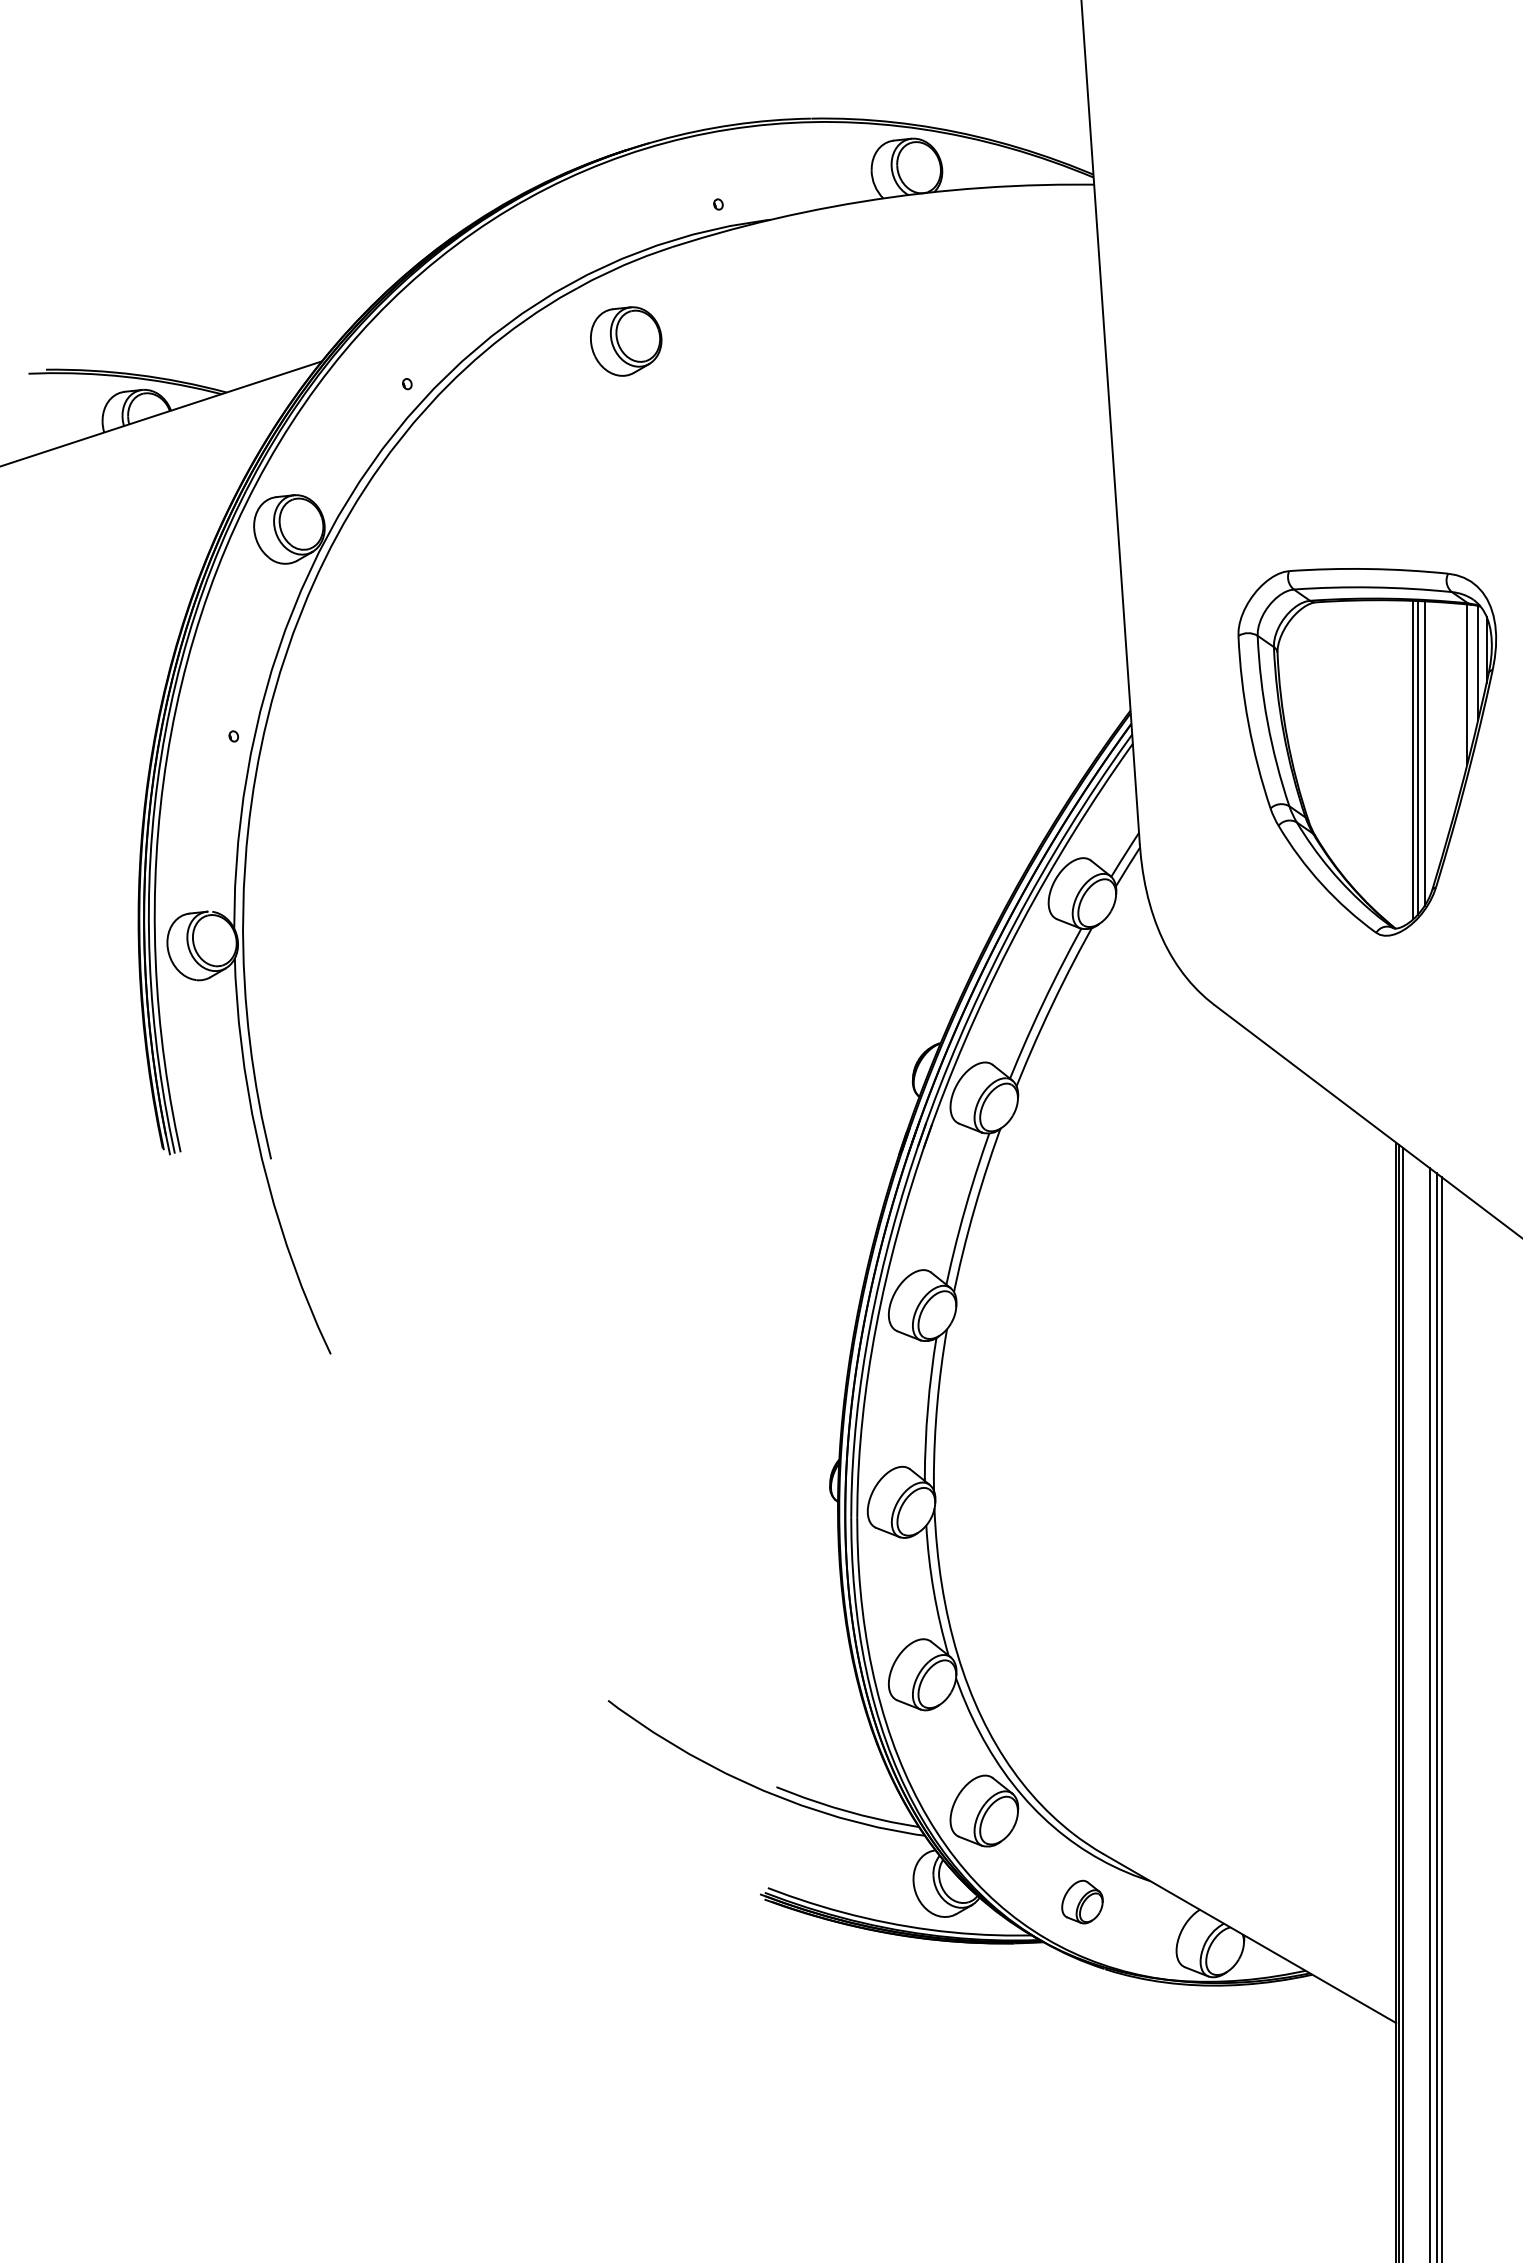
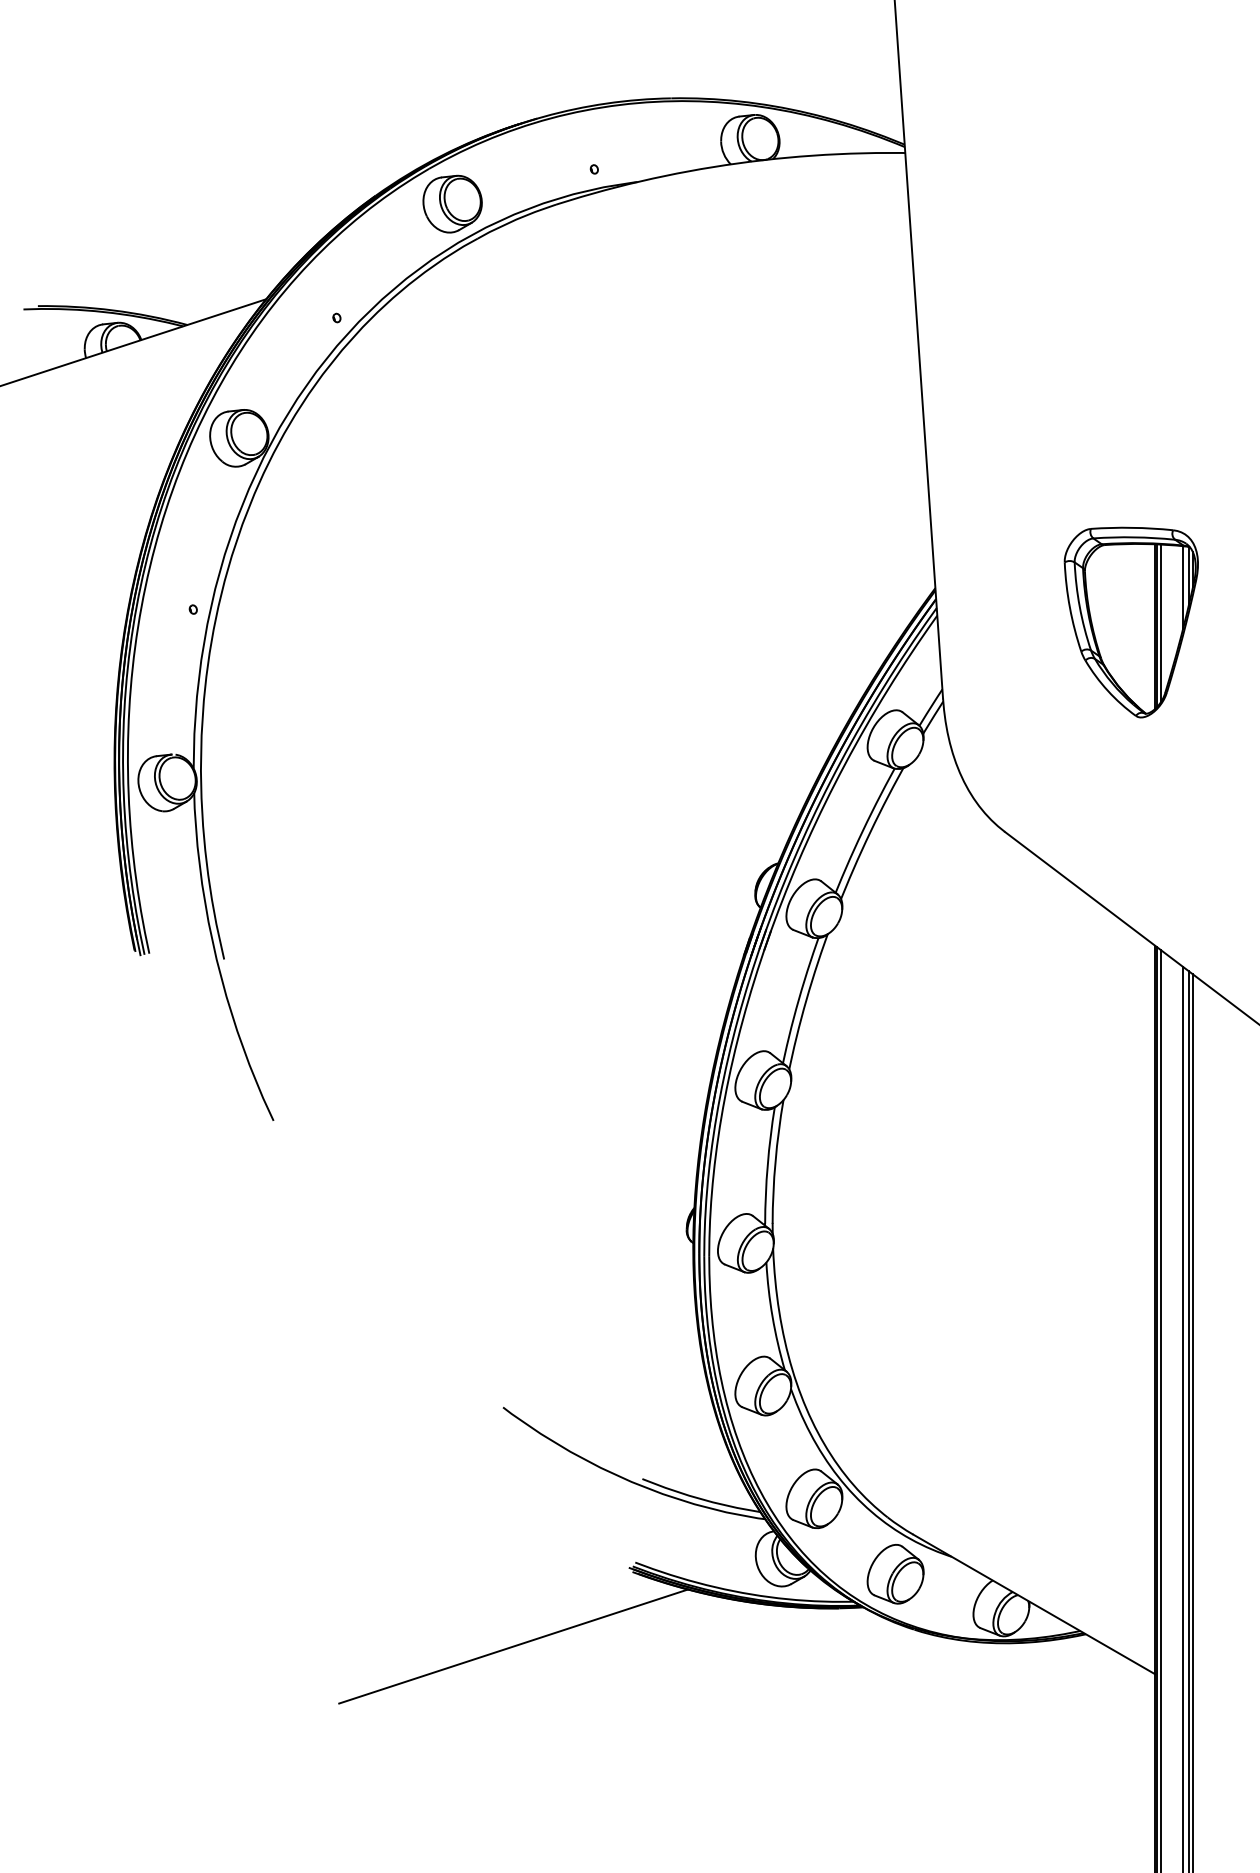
part: (626, 341) -> (452, 204), moved
part: (1367, 751) -> (1131, 622), size x0.62
part: (1082, 1901) -> (895, 1573), size x1.67
line: (620, 1989) -> (513, 1646), added

